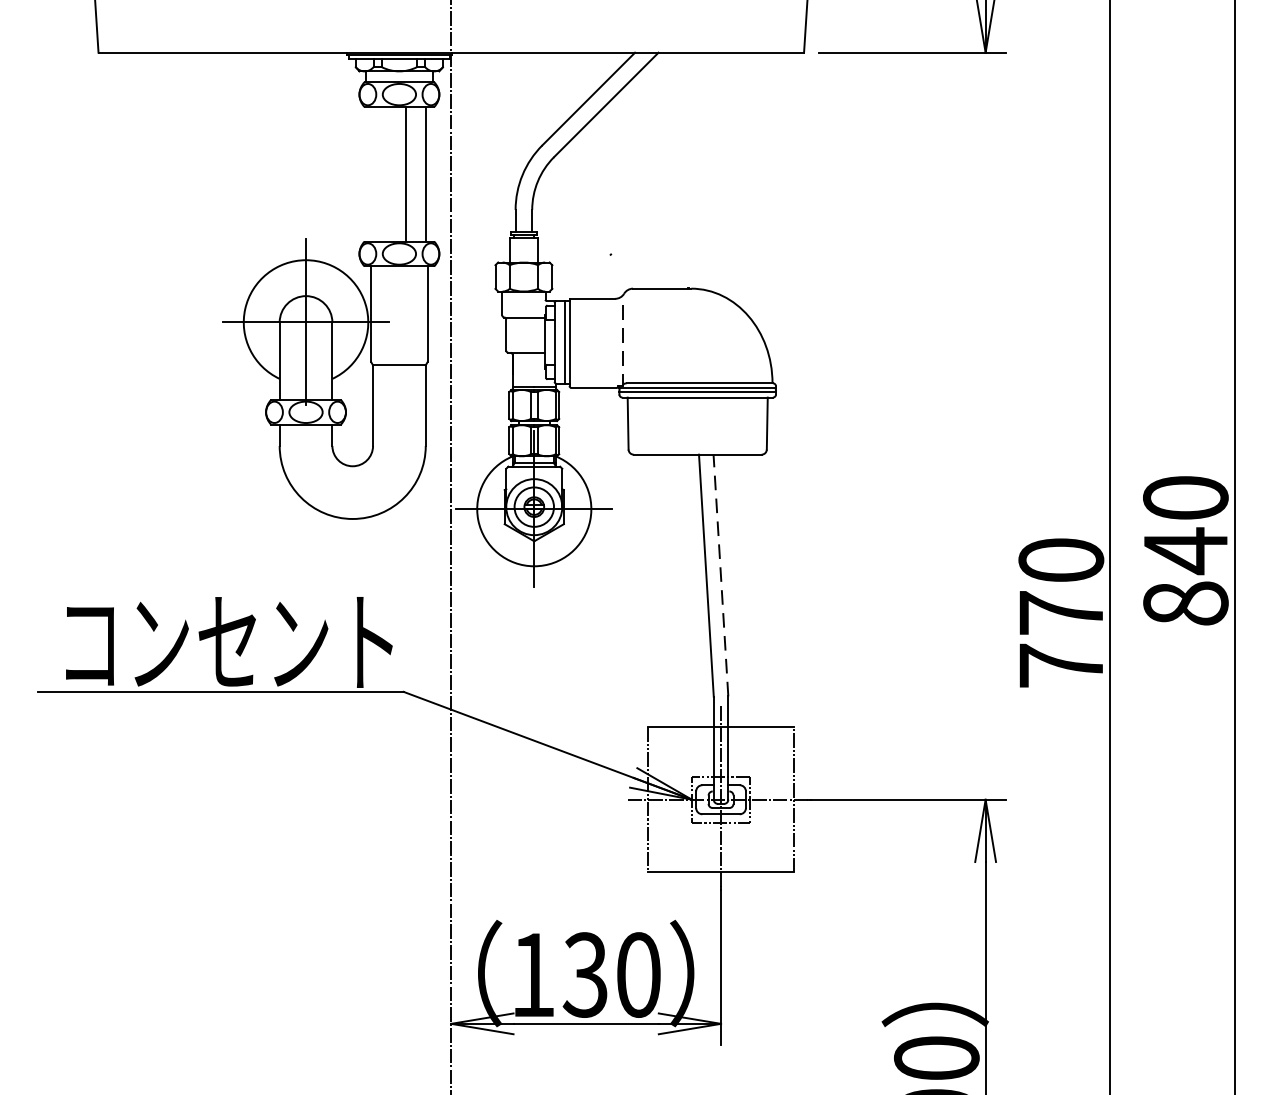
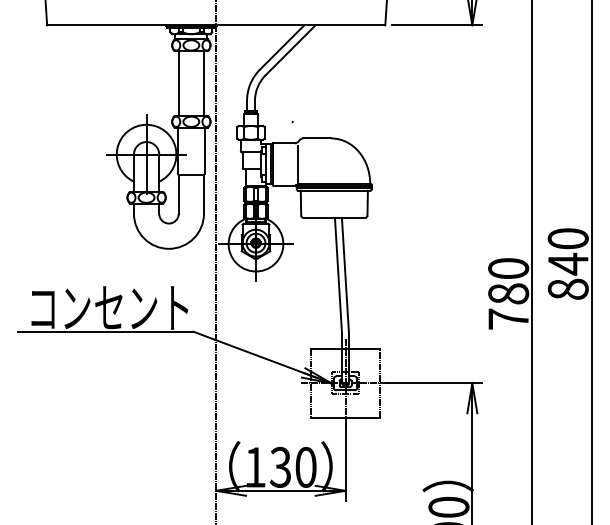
line: (405, 174) -> (178, 83), moved
line: (622, 347) -> (298, 166), dashed -> solid
line: (720, 574) -> (345, 275), dashed -> solid
text: (1061, 612) -> (508, 293), 770 -> 780

